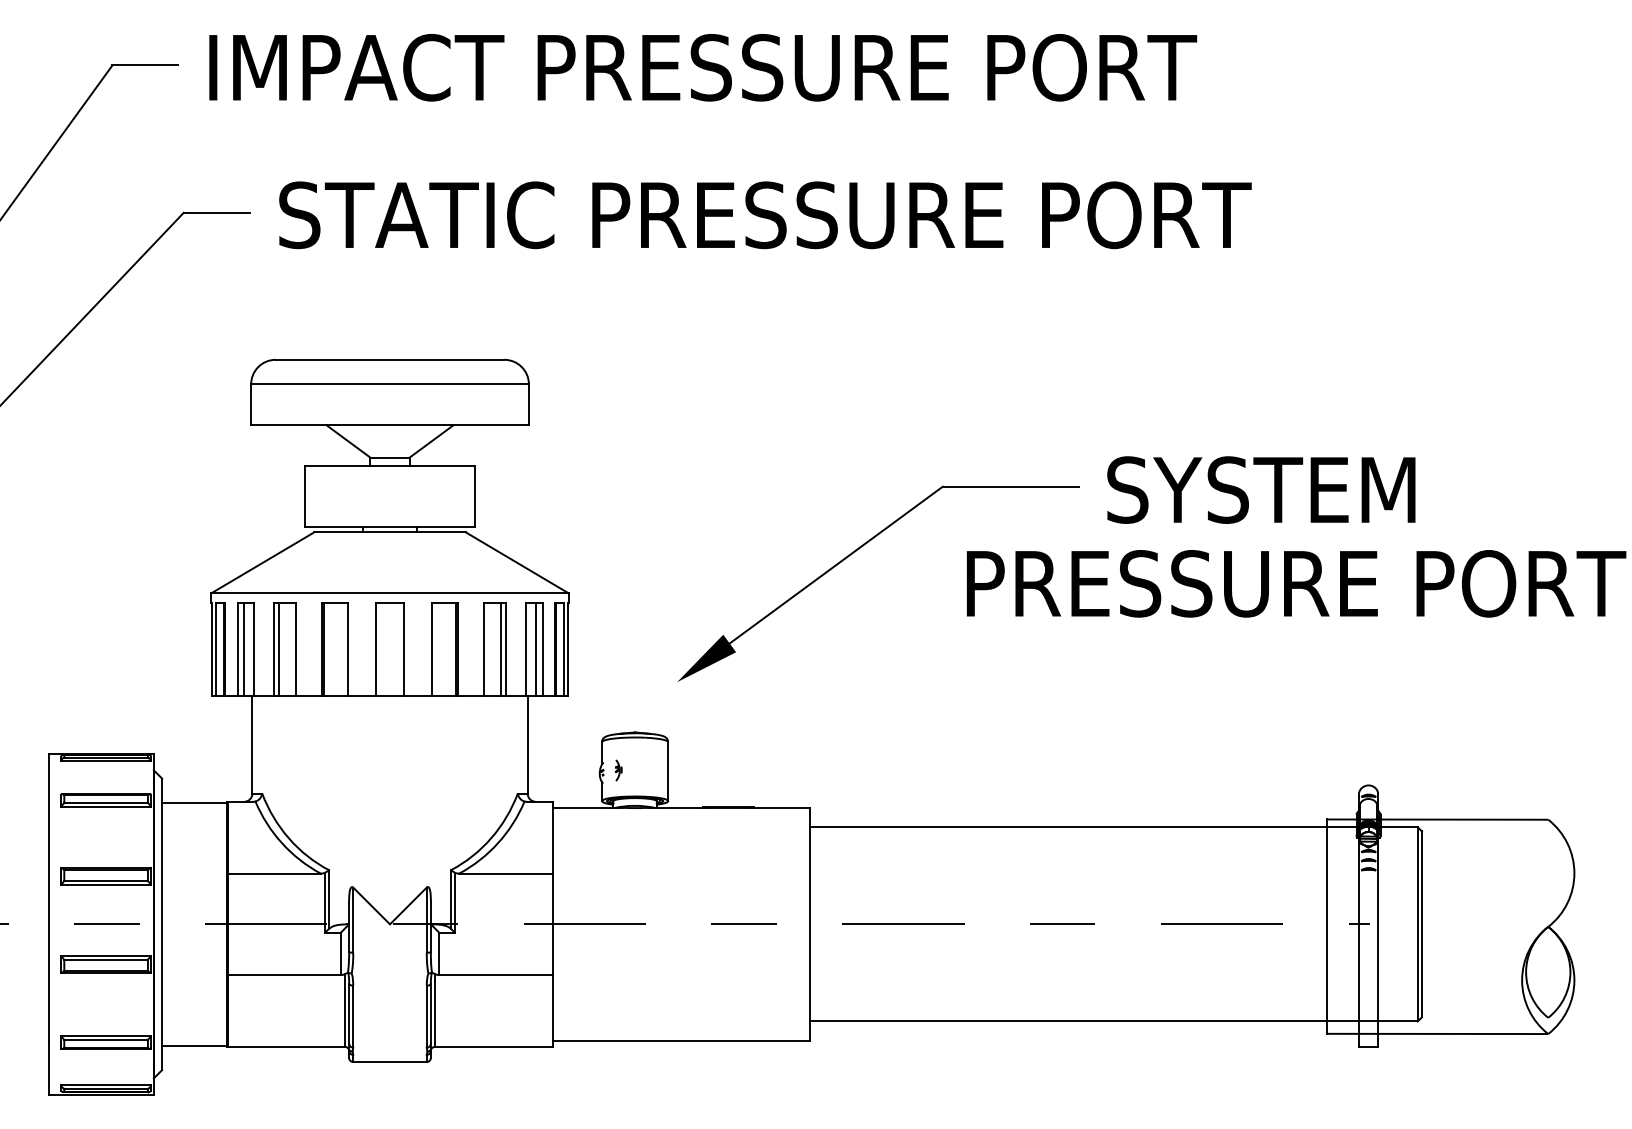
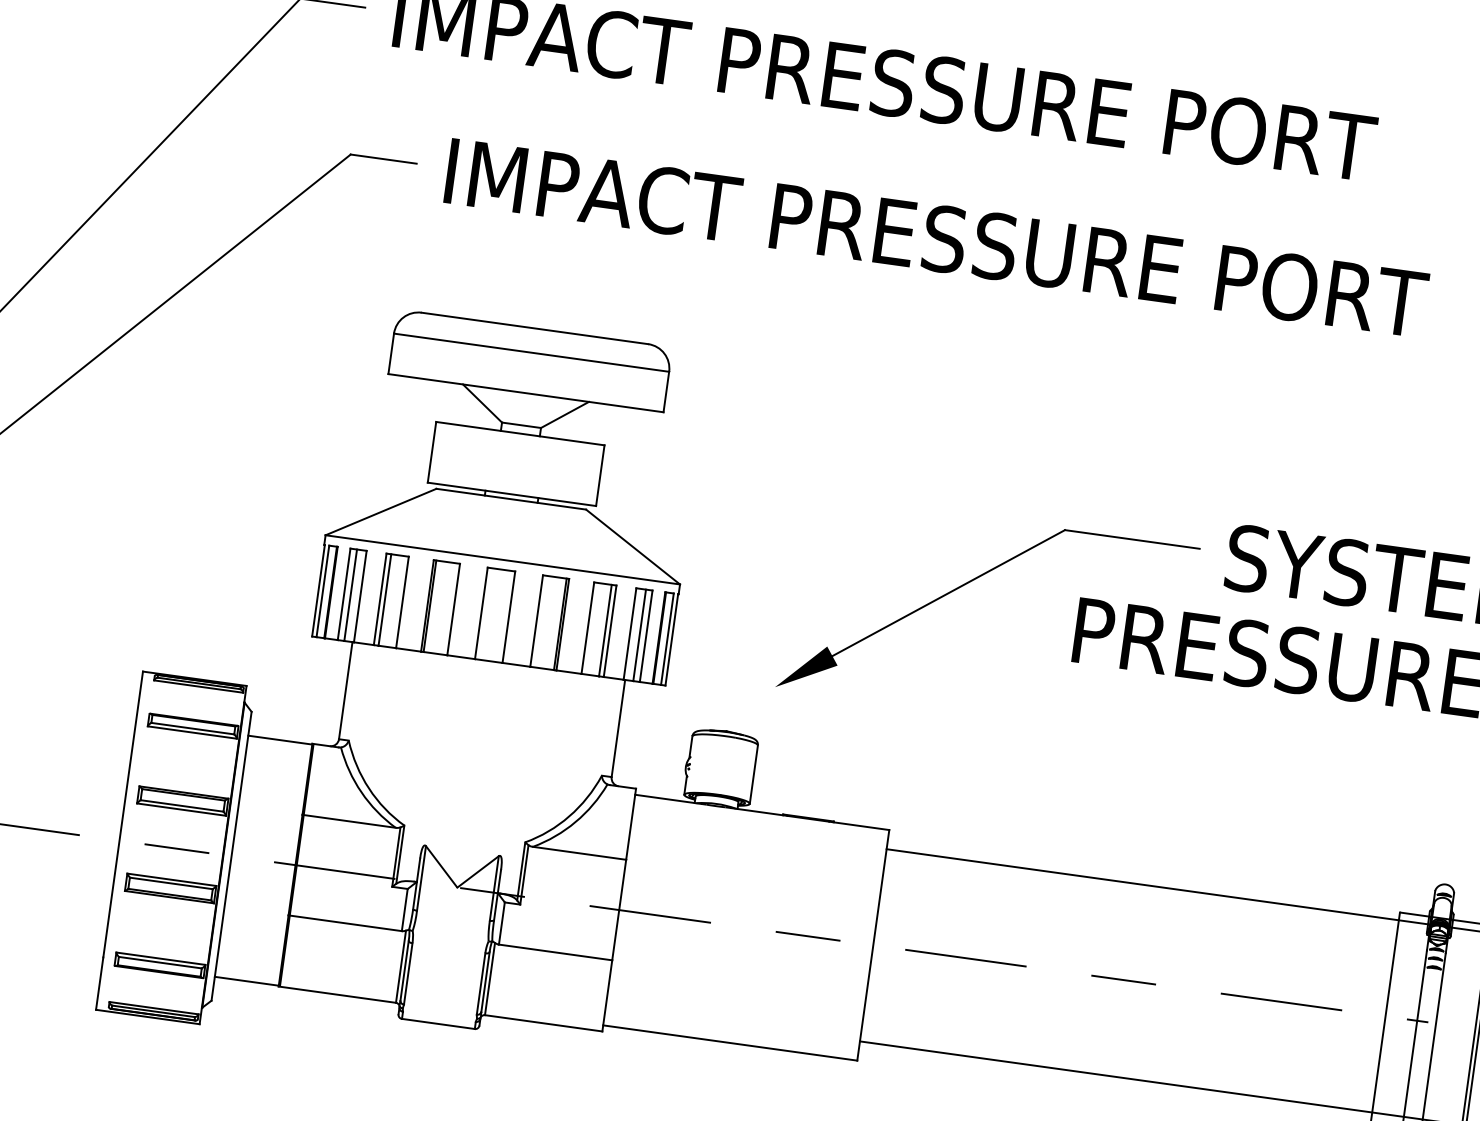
text: (774, 215) -> (935, 238), STATIC PRESSURE PORT -> IMPACT PRESSURE PORT
part: (618, 770) -> (704, 766), removed

